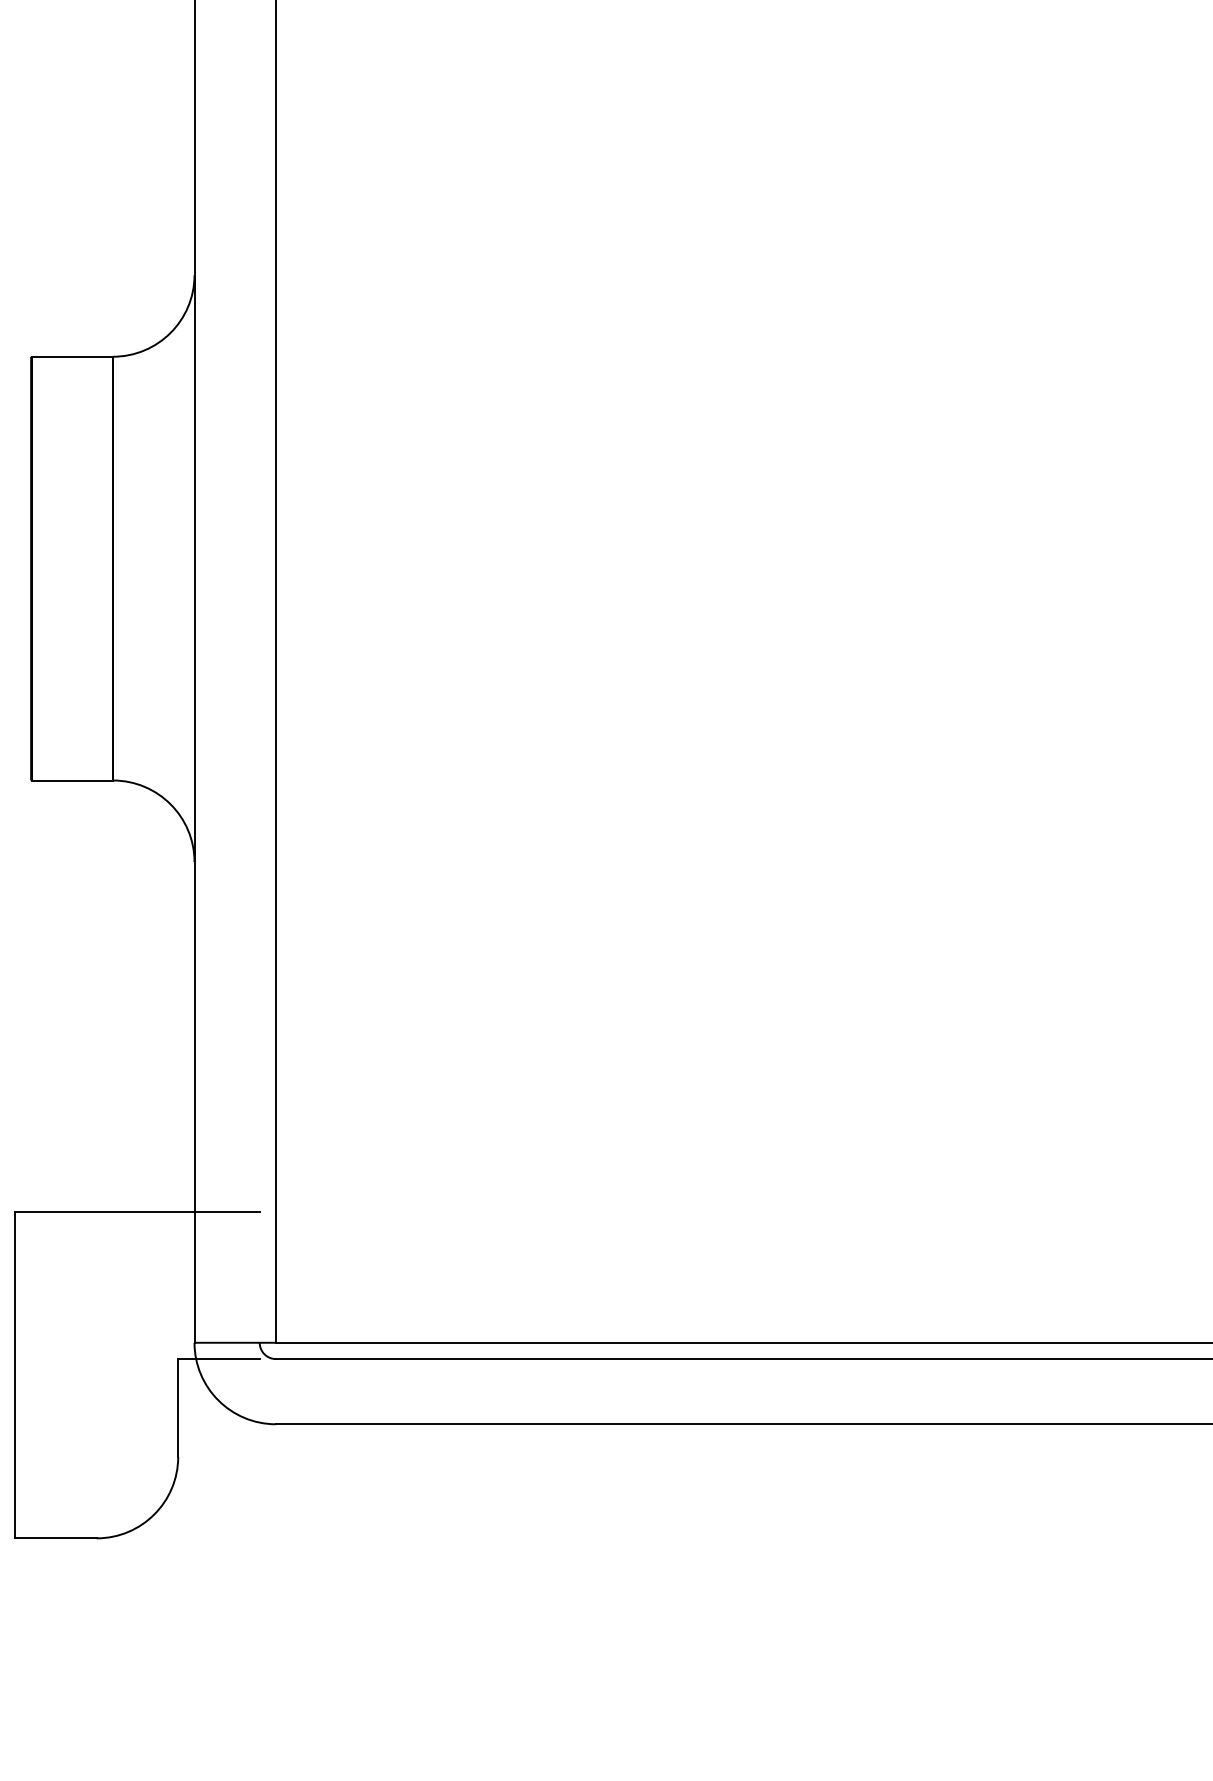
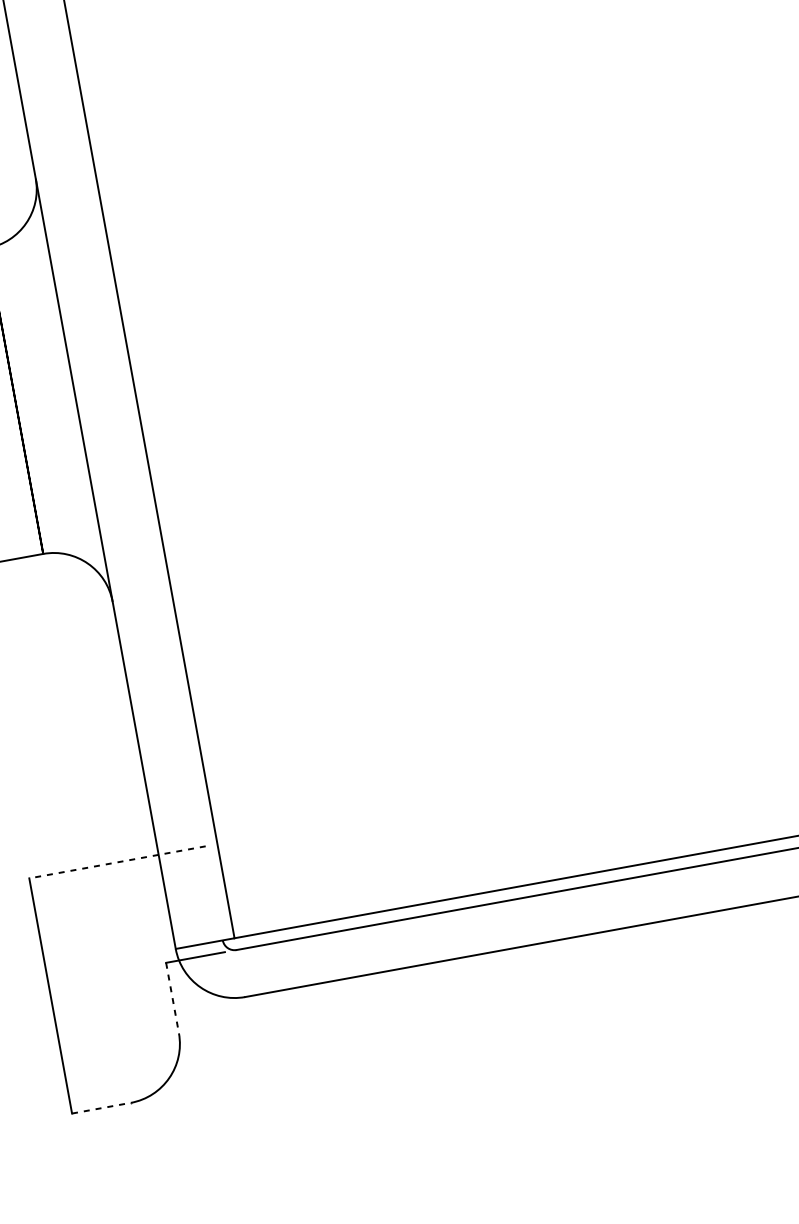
line: (136, 1212) -> (116, 862), solid -> dashed
line: (178, 1407) -> (172, 997), solid -> dashed
line: (55, 1538) -> (101, 1108), solid -> dashed

